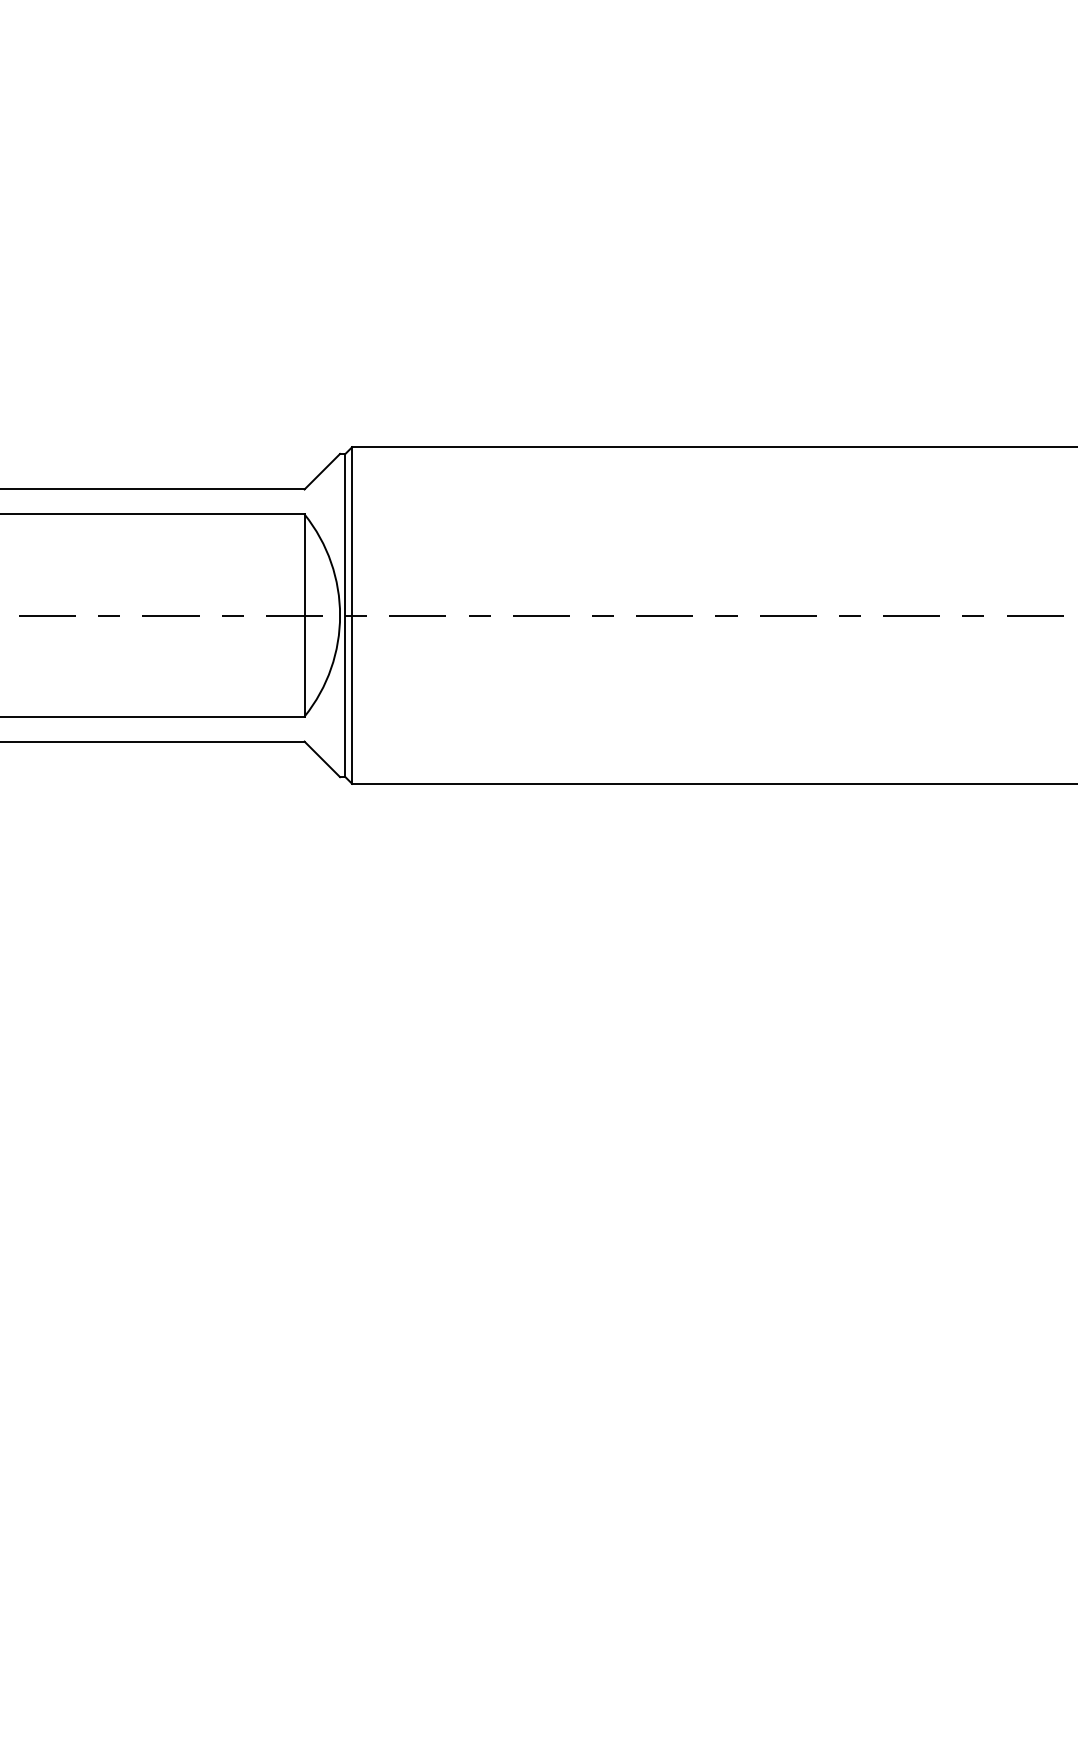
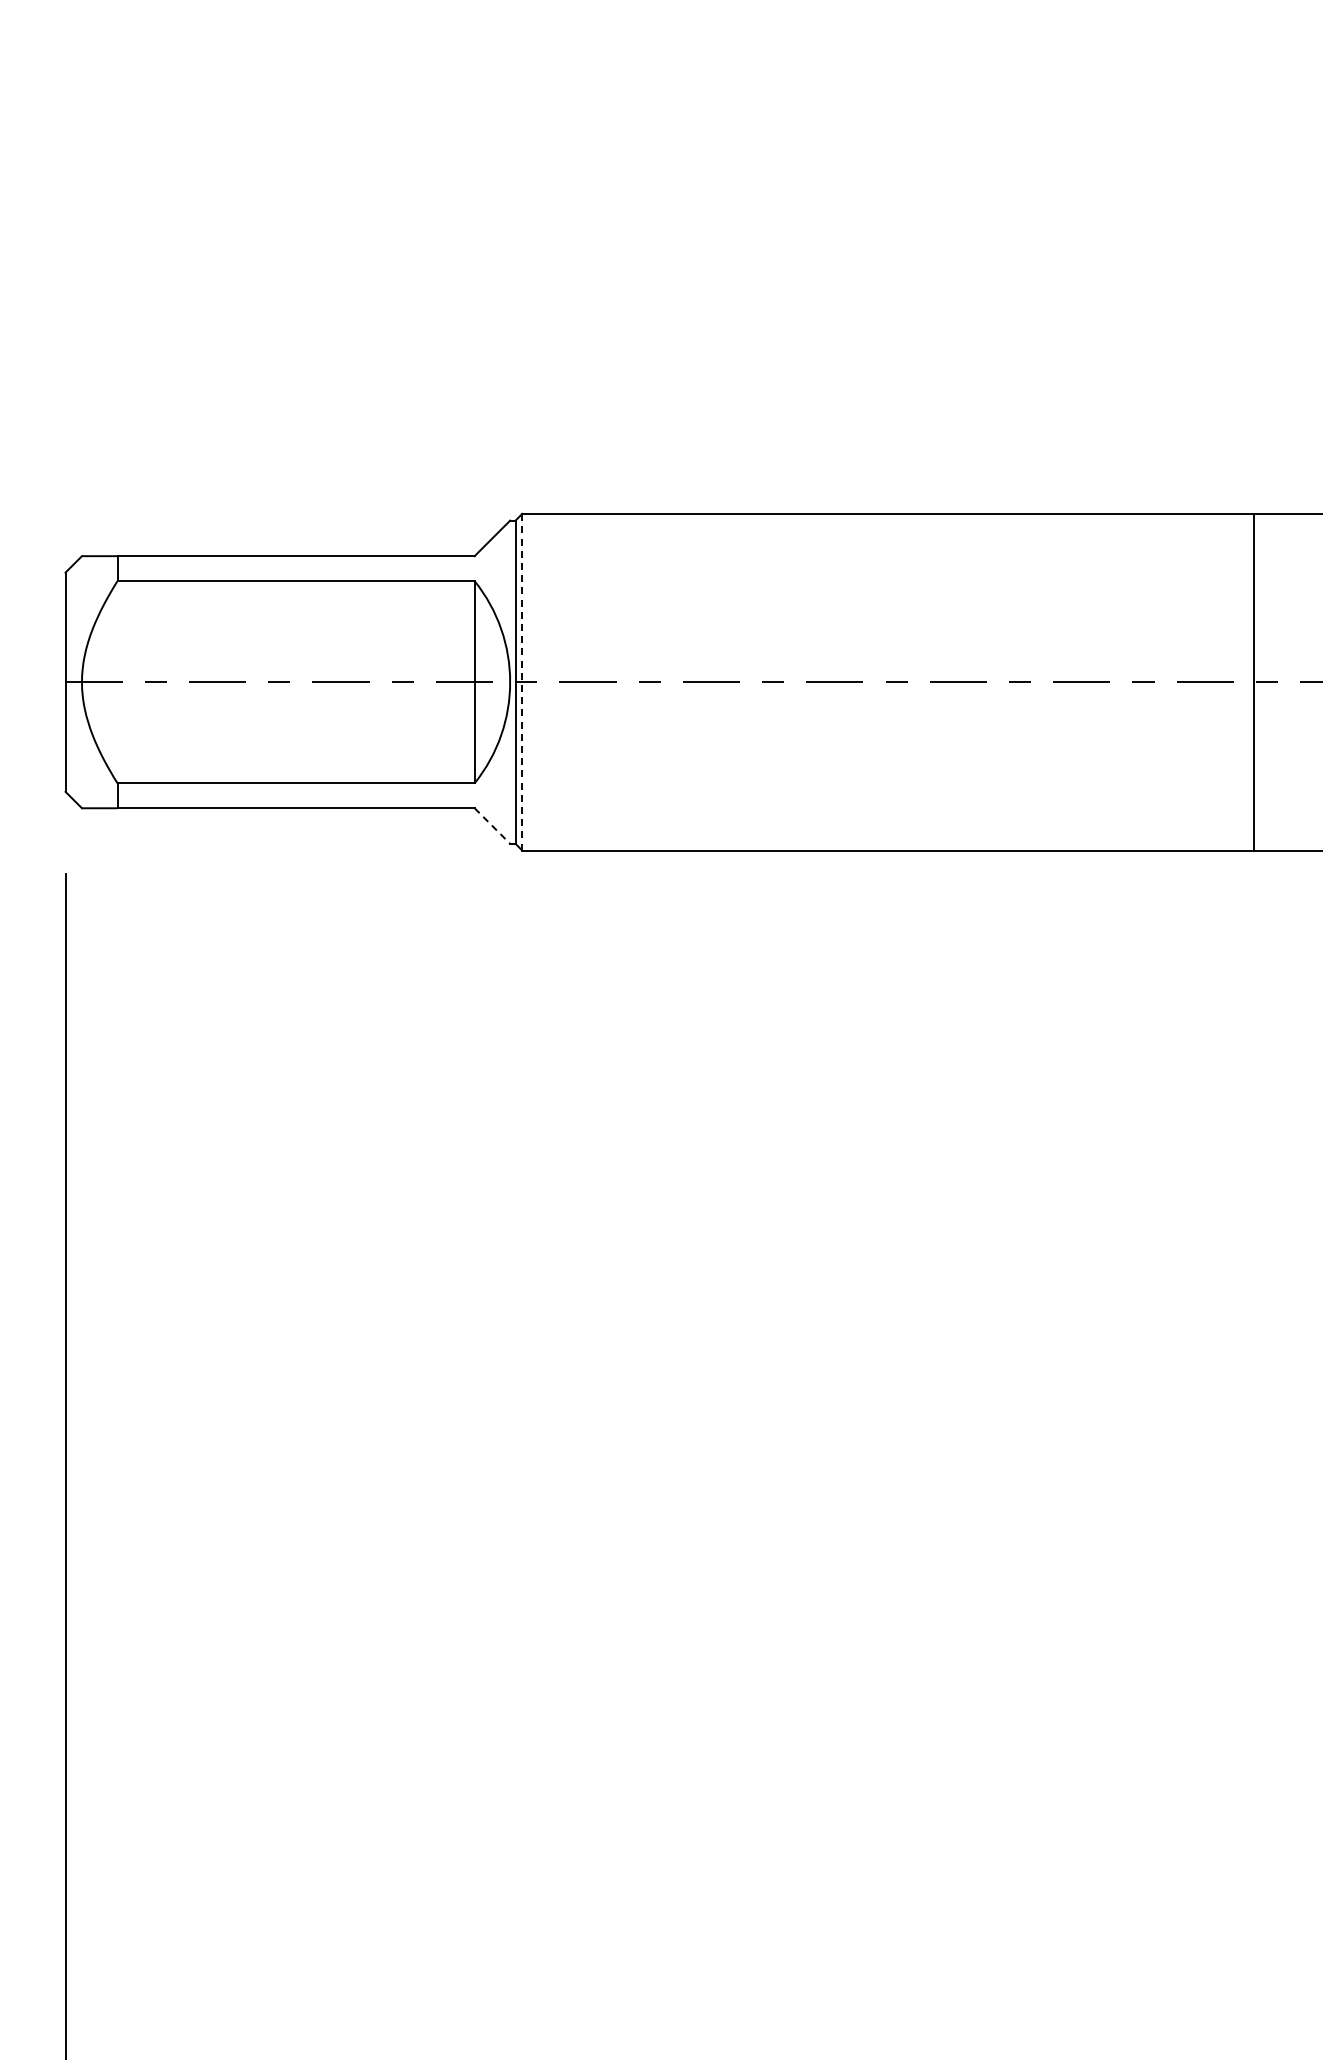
line: (352, 614) -> (522, 681), solid -> dashed
line: (322, 759) -> (492, 826), solid -> dashed

